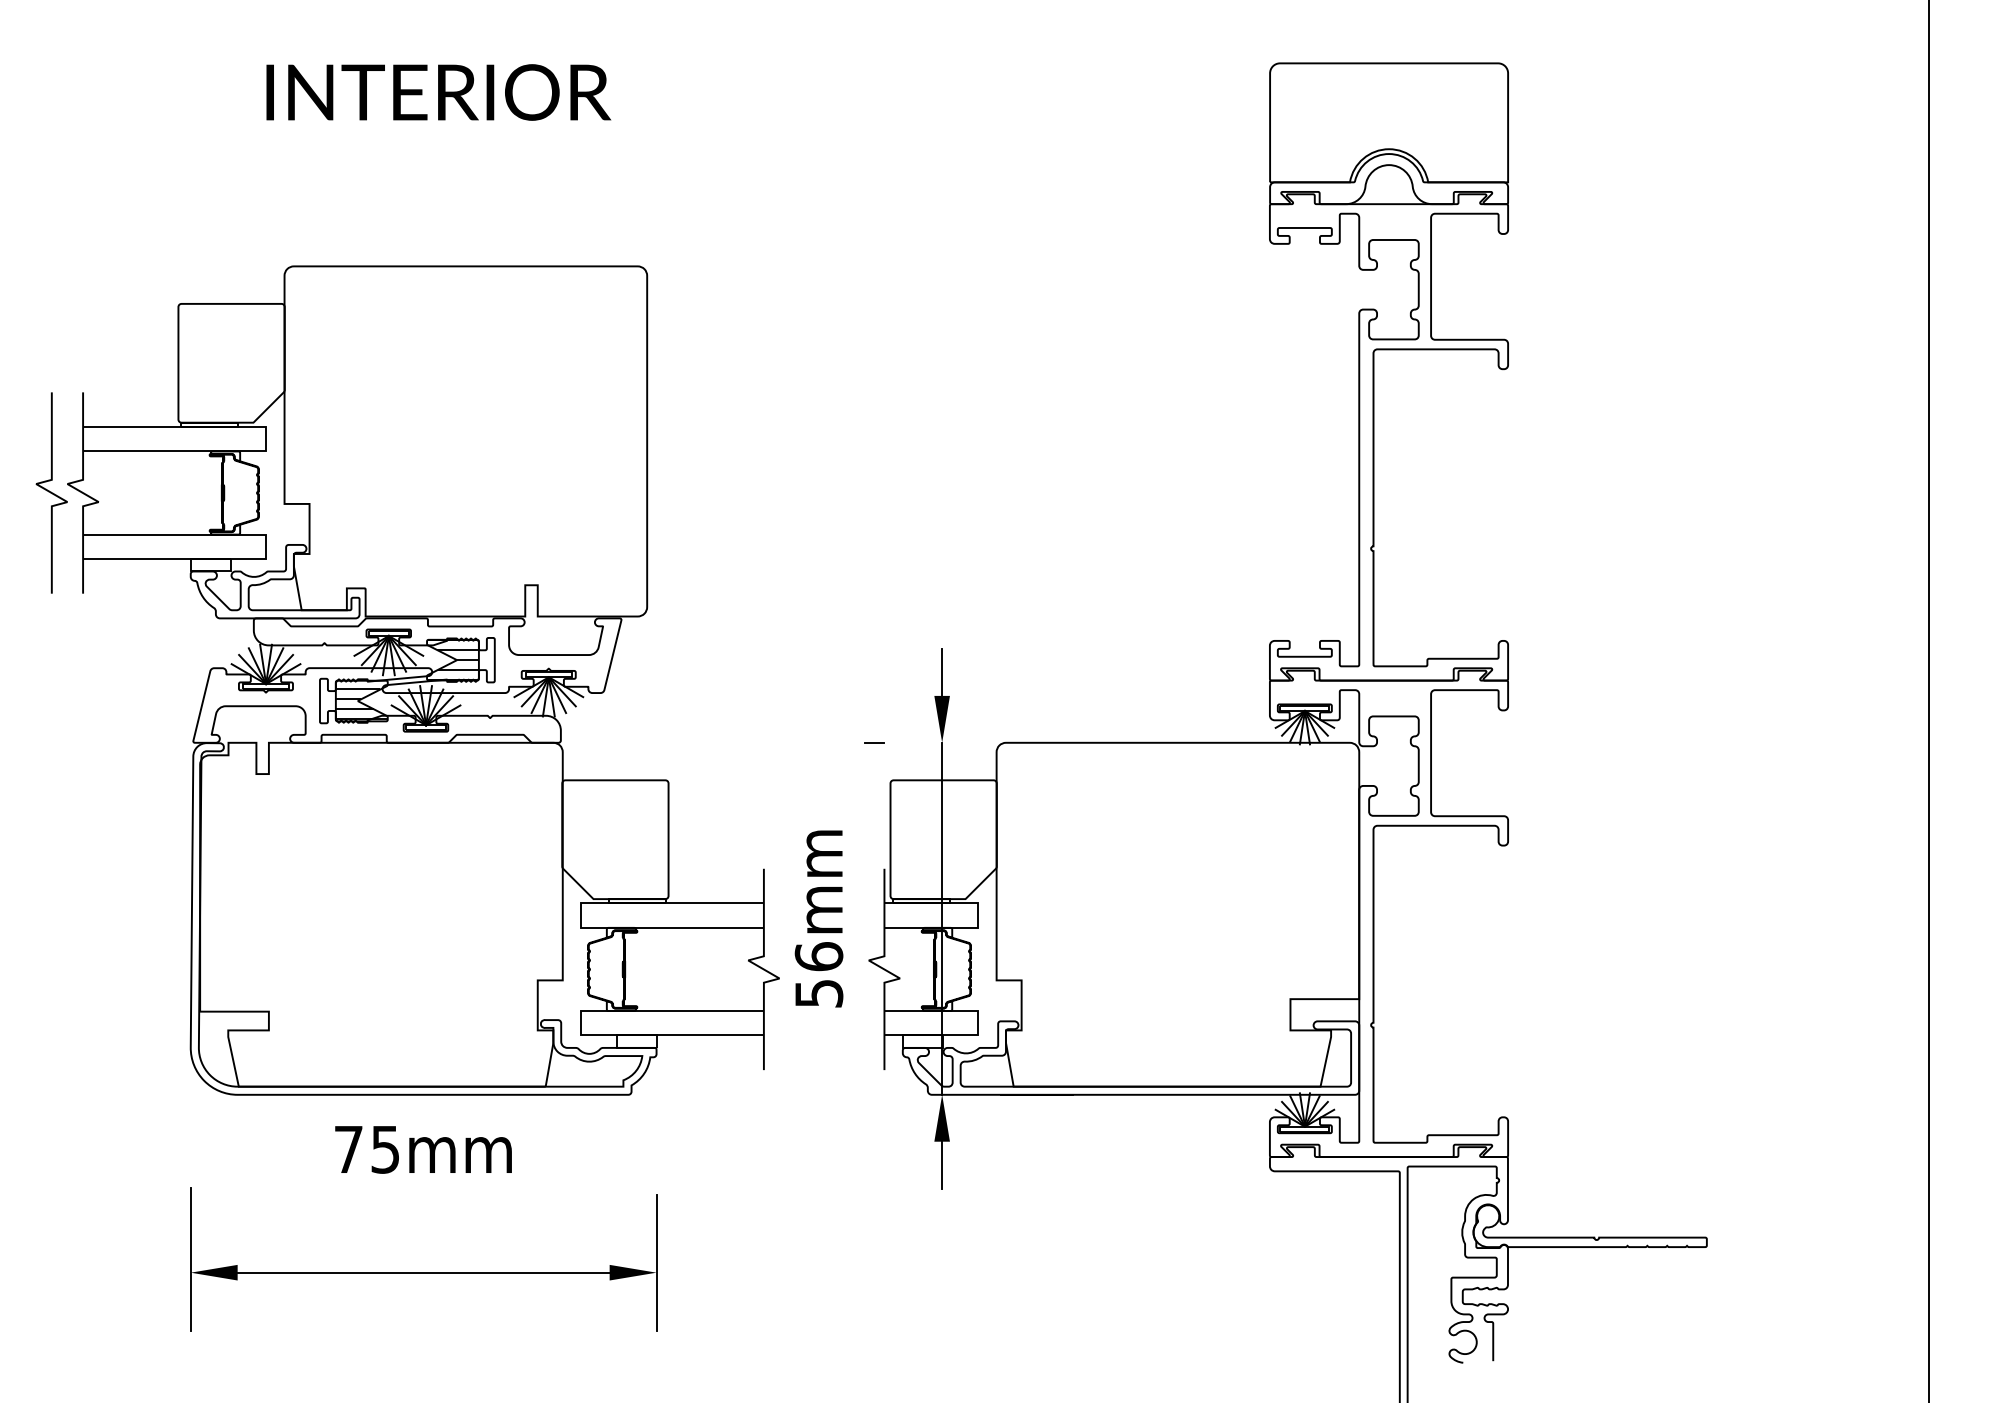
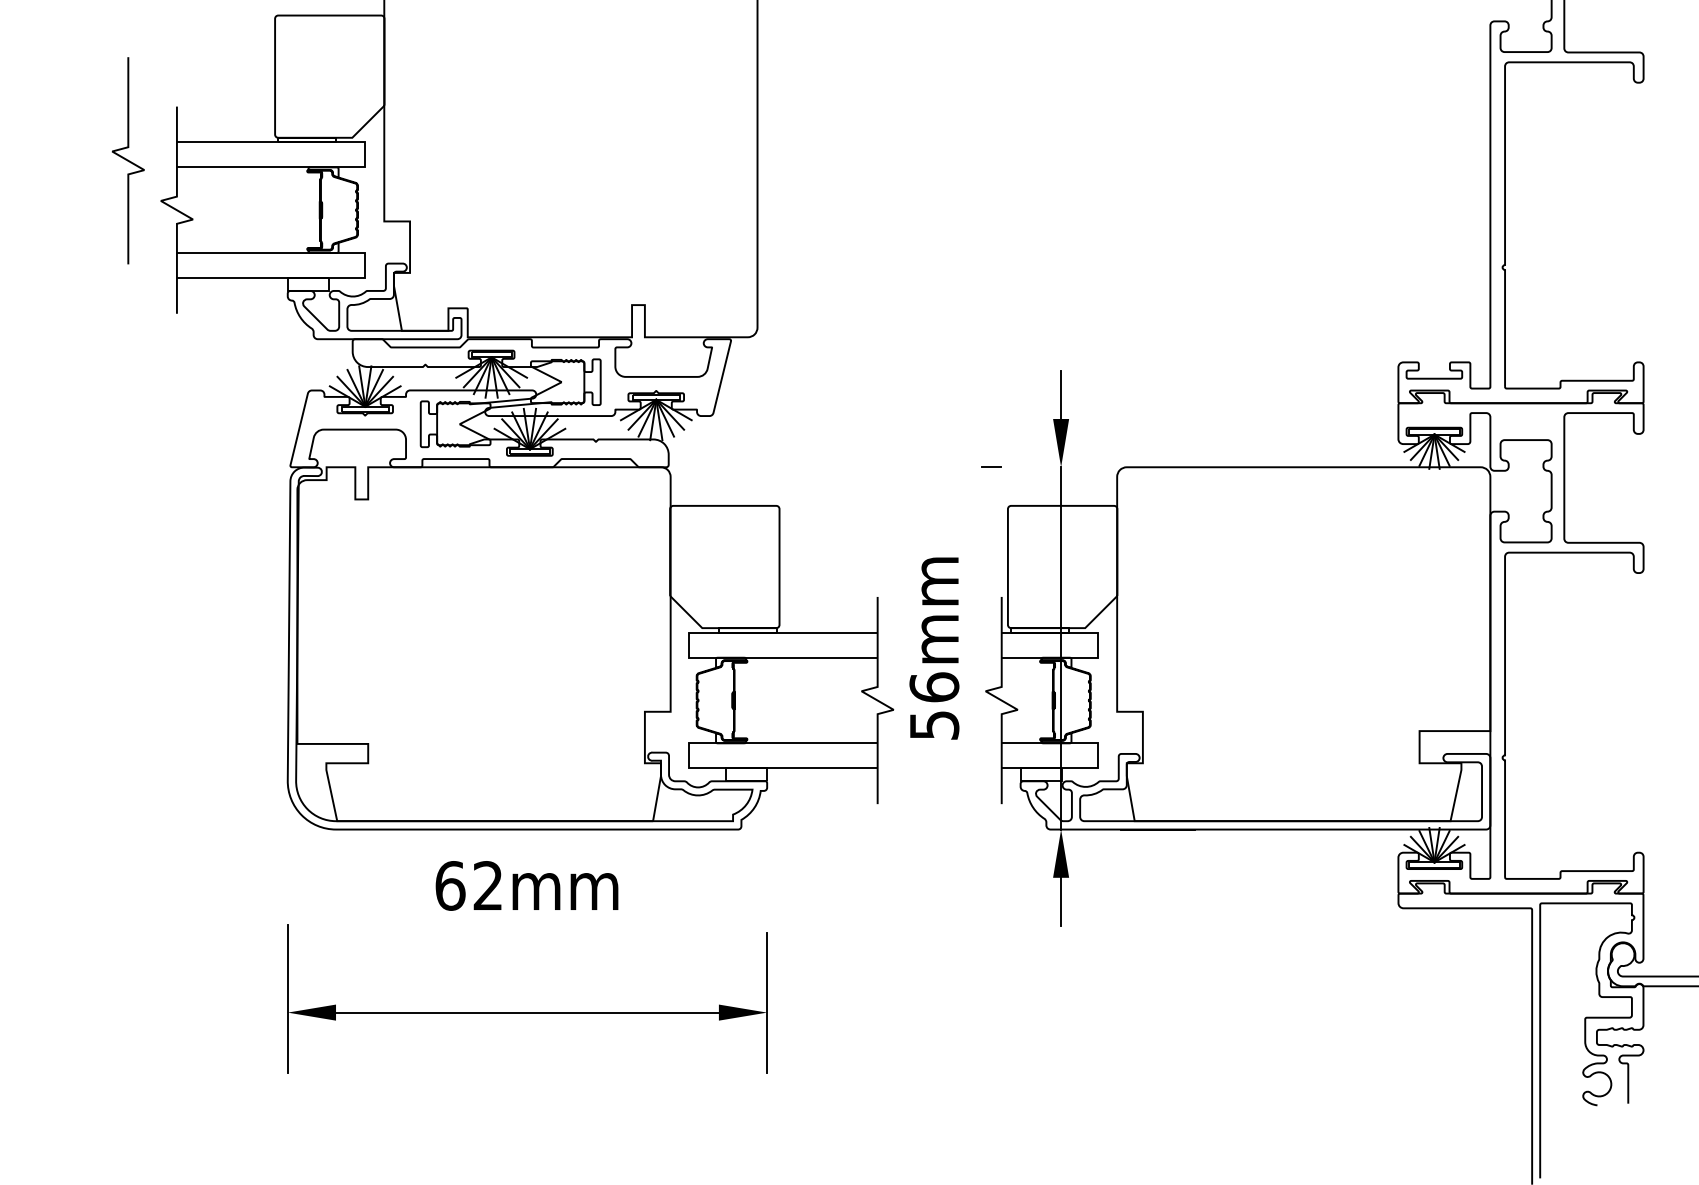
curve: (51, 492) -> (127, 160), moved
hatch: (452, 659) -> (557, 381), removed
hatch: (361, 704) -> (463, 427), removed
text: (366, 1149) -> (468, 885), 75mm -> 62mm

